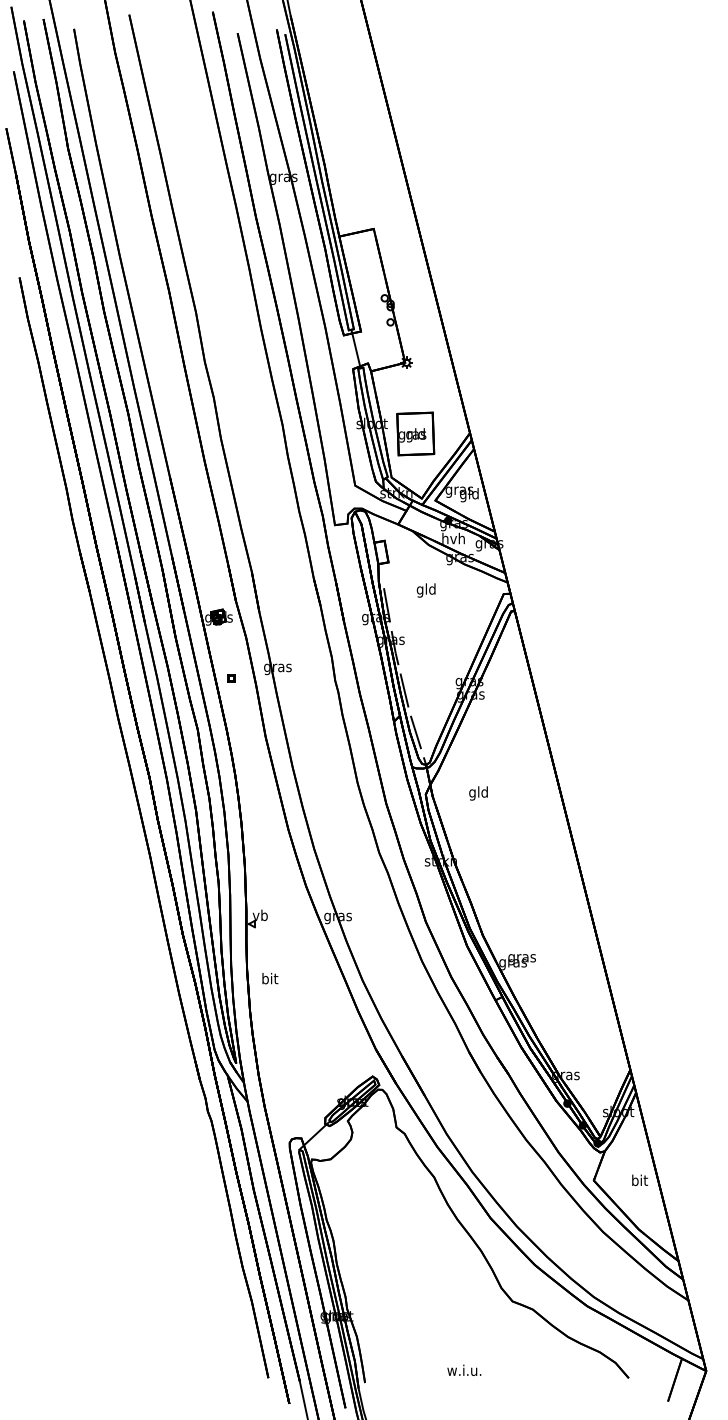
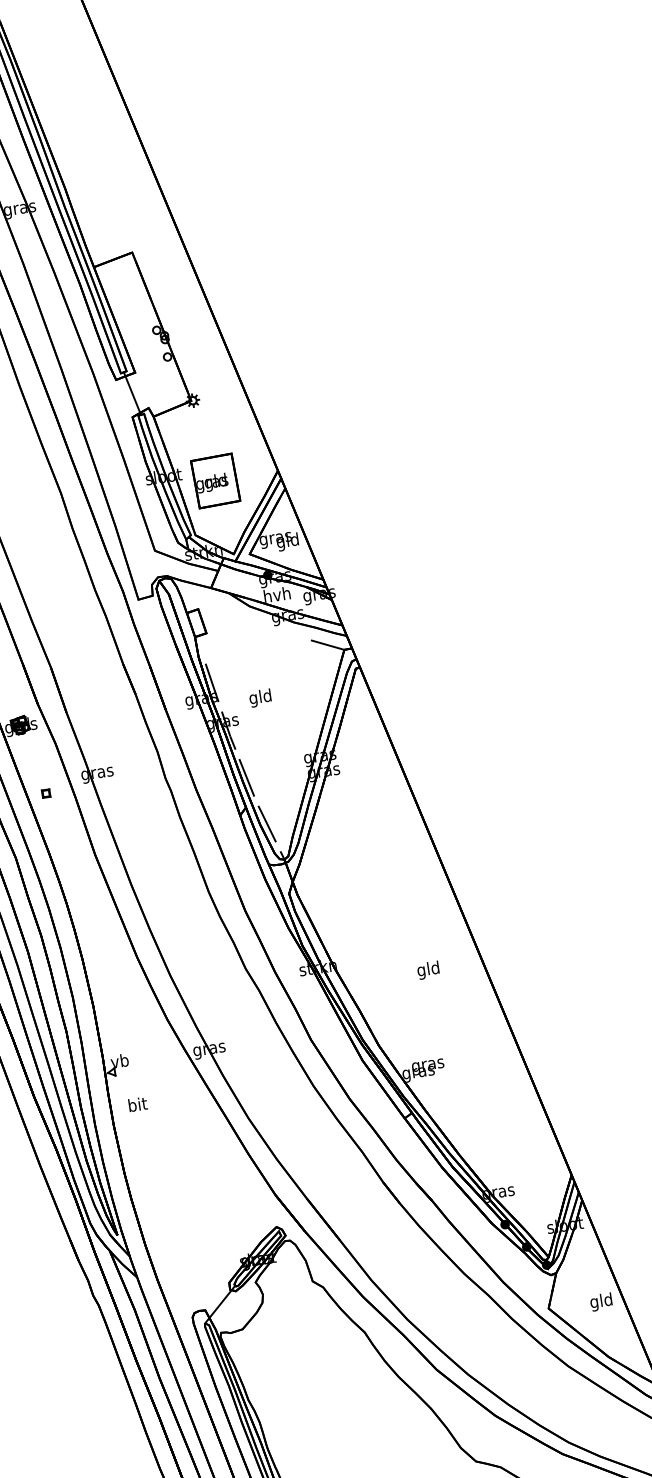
line: (489, 587) -> (326, 644), added
text: (425, 590) -> (259, 698), moved
text: (478, 793) -> (428, 970), moved
text: (270, 978) -> (138, 1104), moved
text: (639, 1181) -> (601, 1301), bit -> gld

